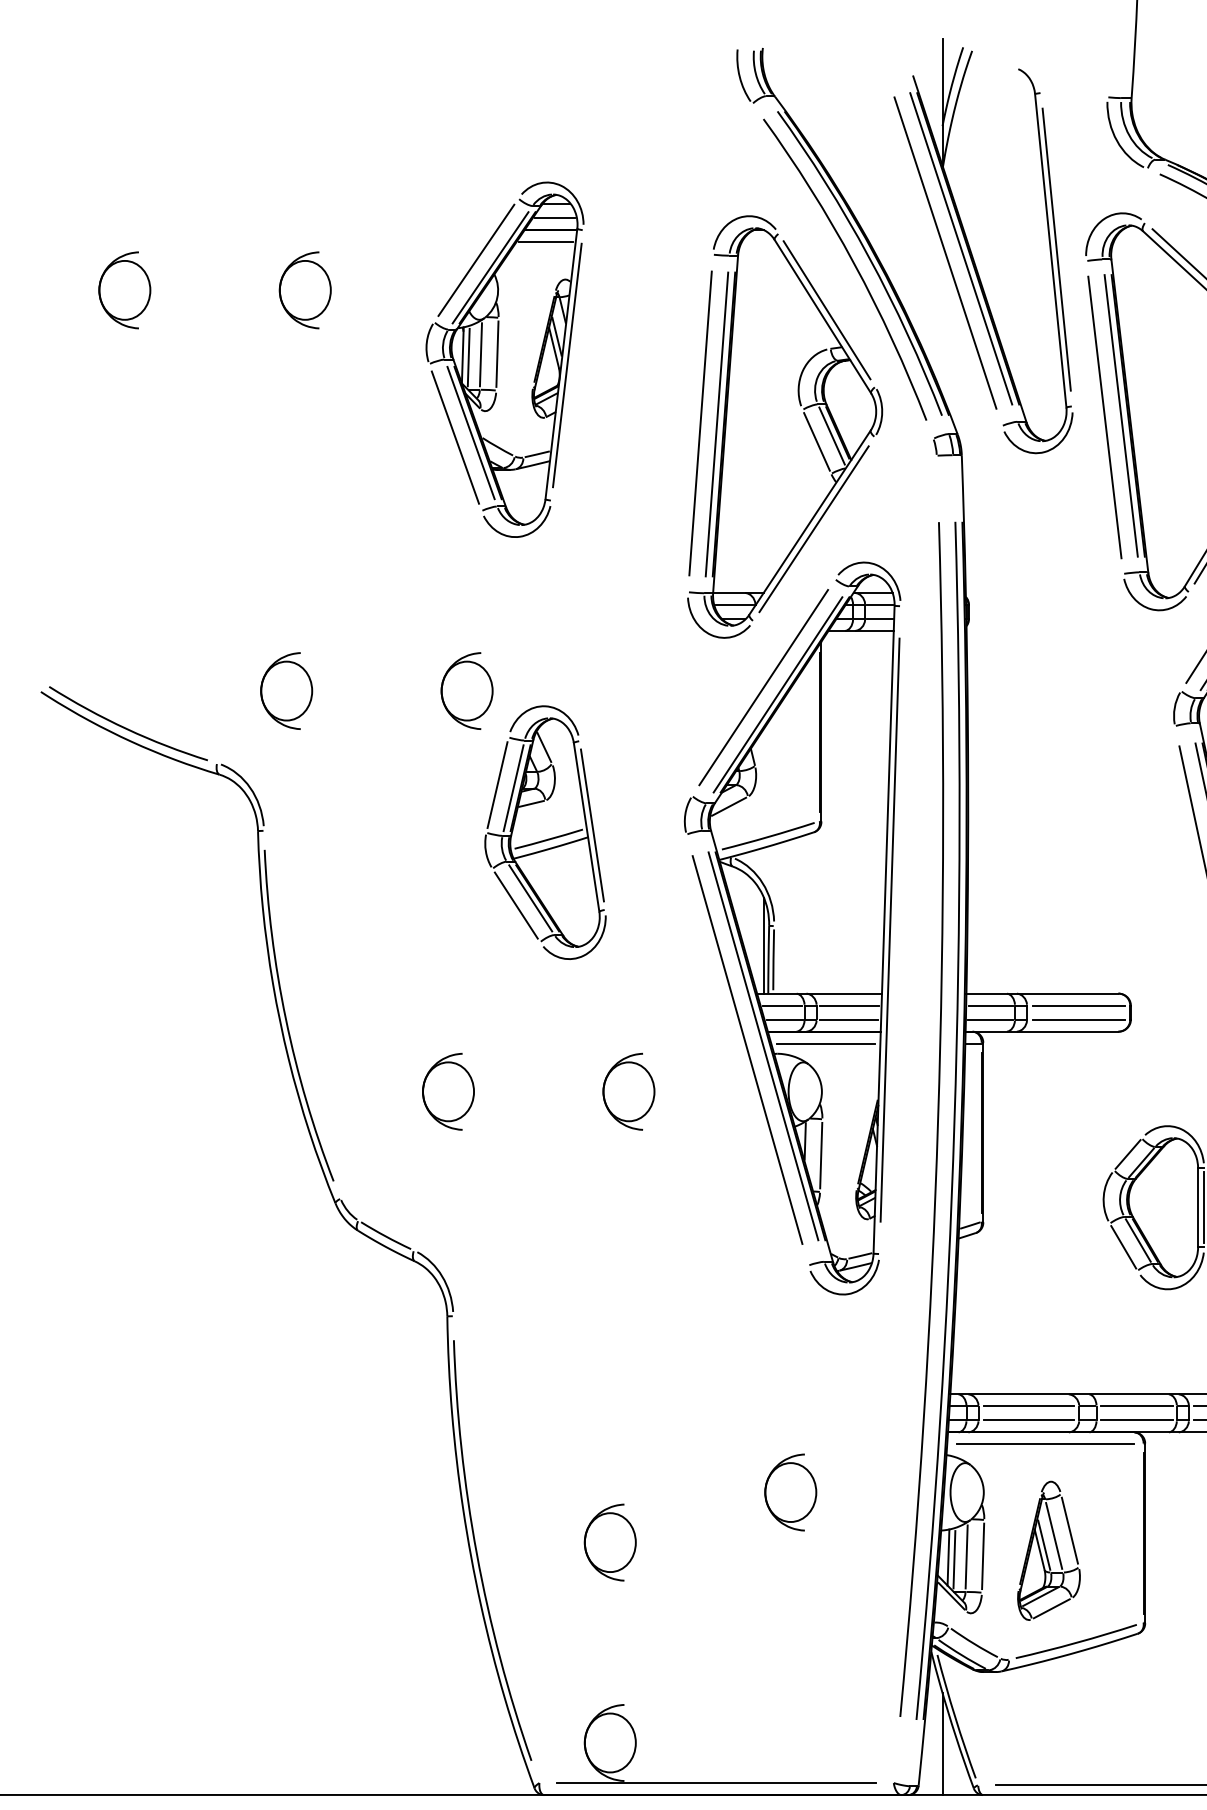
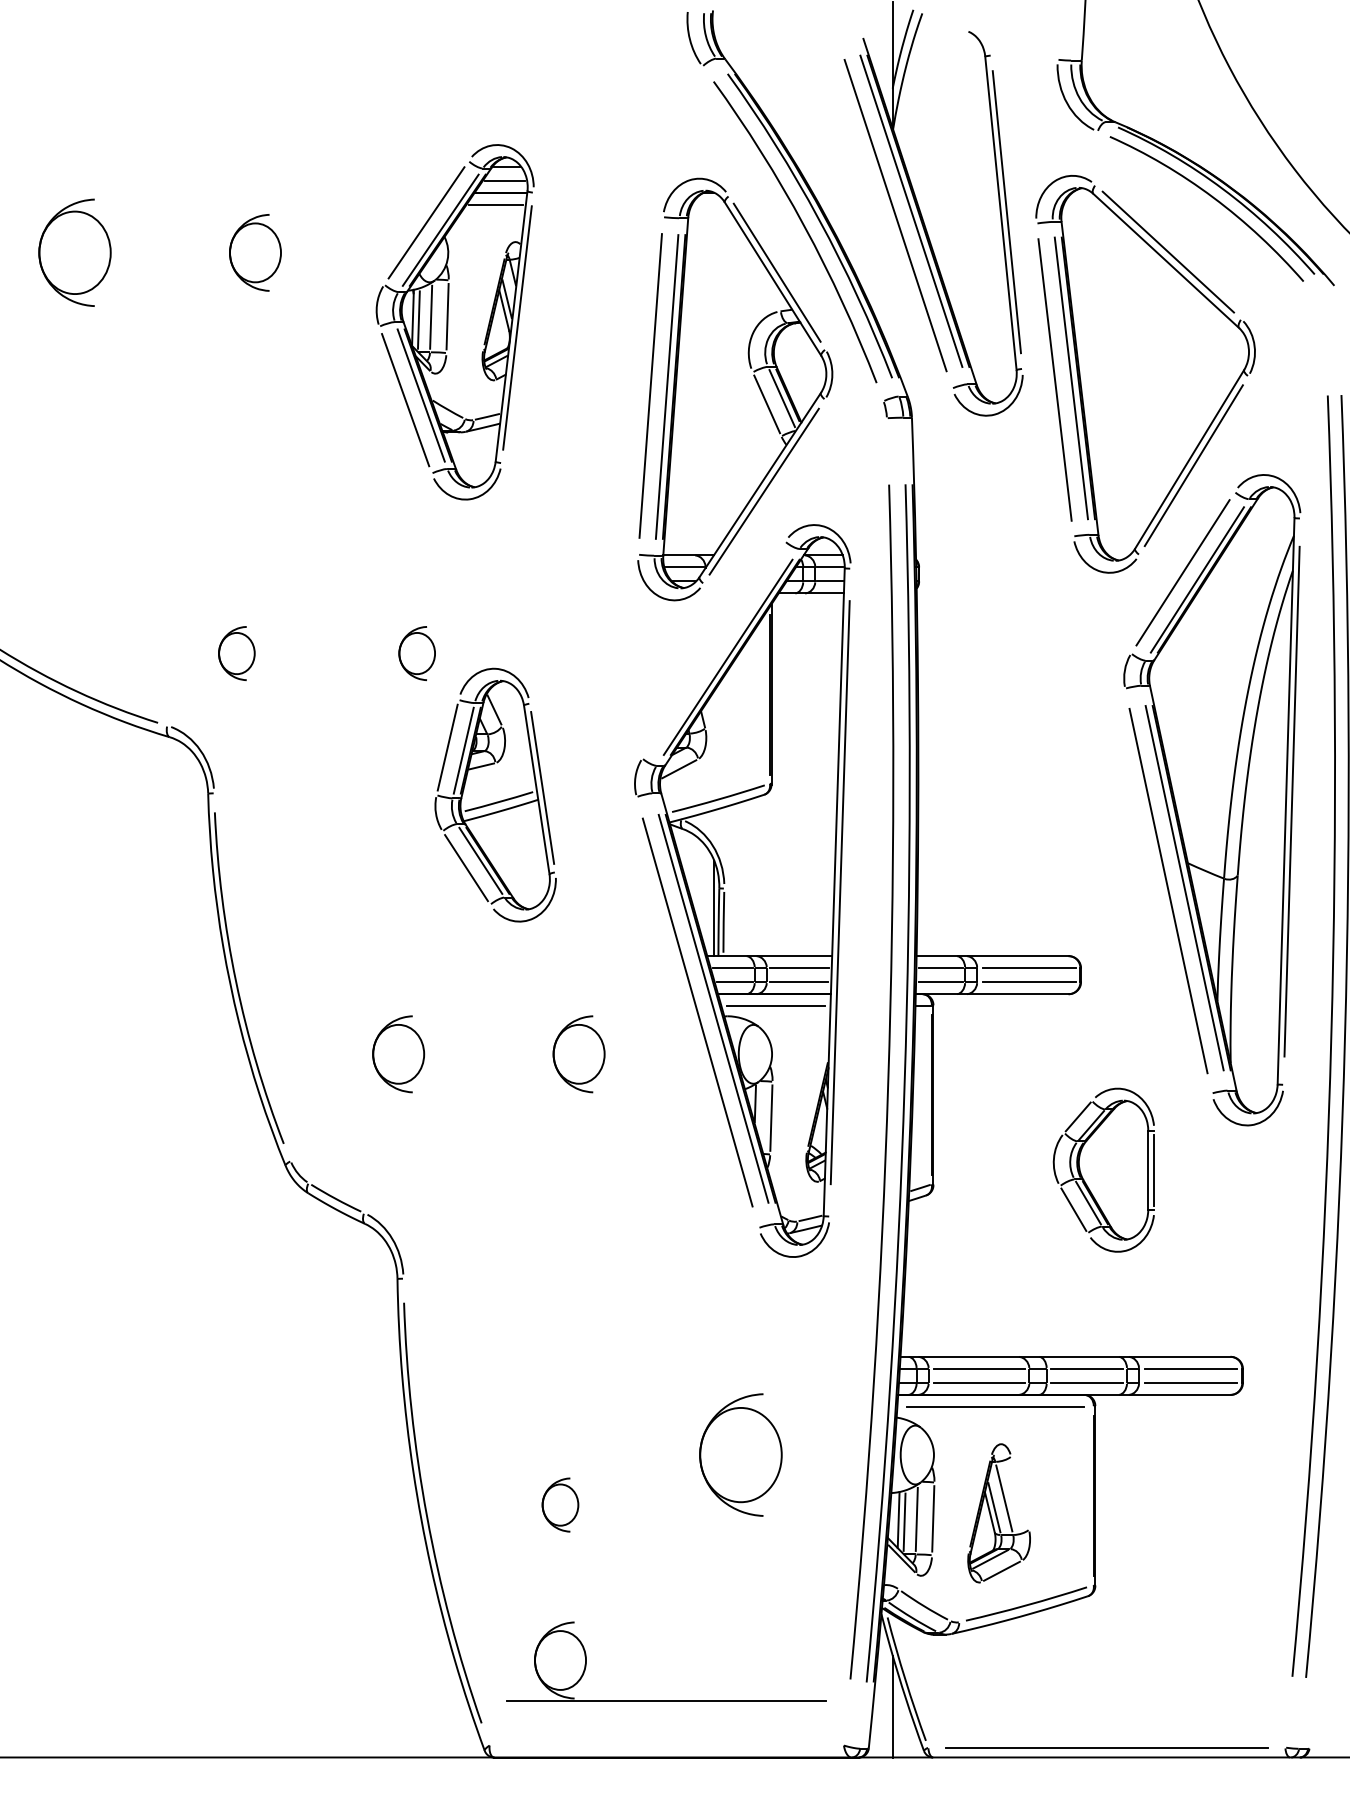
part: (124, 290) -> (74, 252), size x1.4
line: (763, 687) -> (713, 649), removed
part: (286, 691) -> (236, 653), size x0.7
part: (466, 691) -> (416, 653), size x0.7
part: (790, 1492) -> (740, 1454), size x1.6
line: (1070, 1531) -> (1020, 1493), removed
part: (610, 1542) -> (560, 1504), size x0.7
part: (716, 1783) -> (666, 1700), moved

